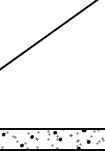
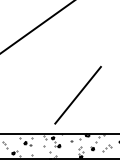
line: (76, 96) -> (78, 95), added

